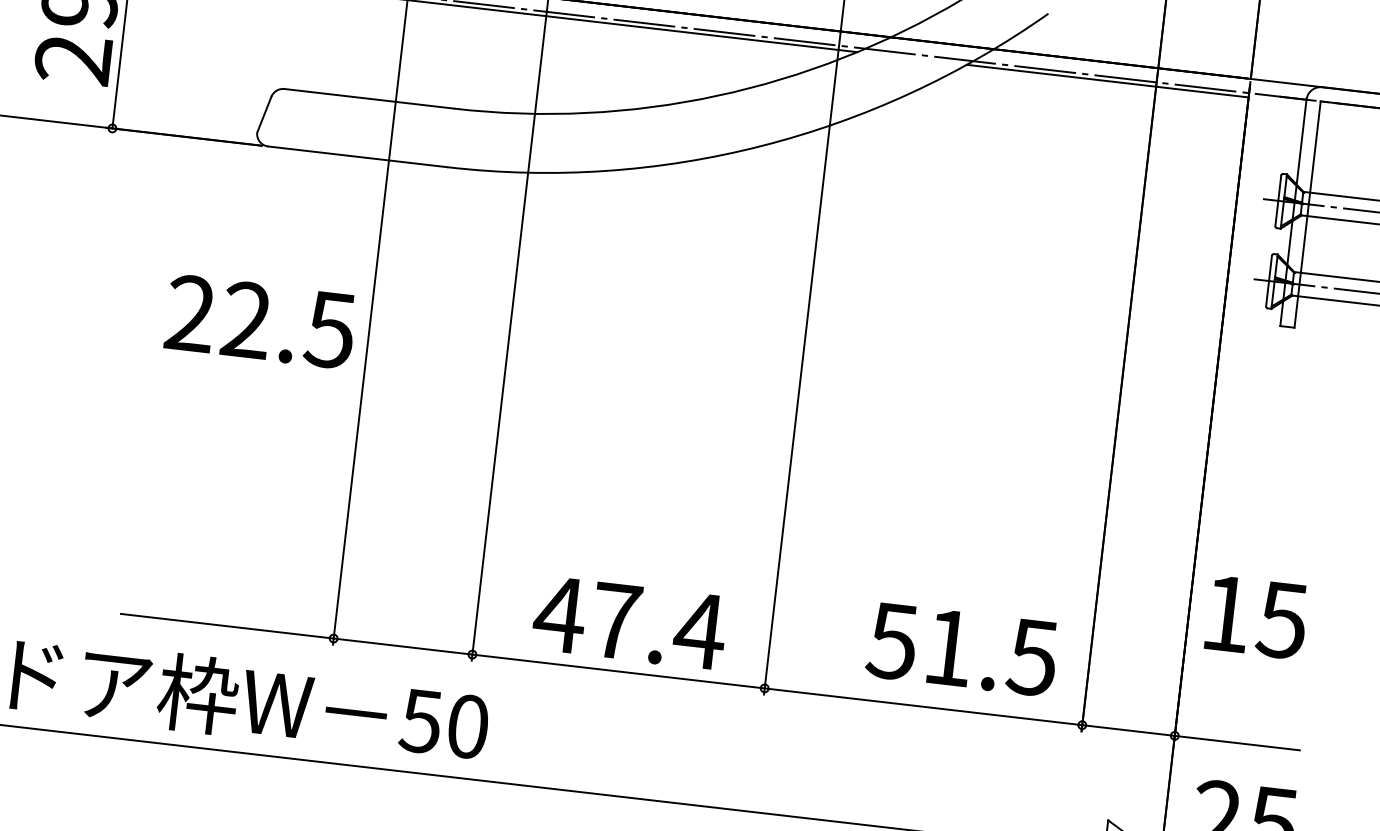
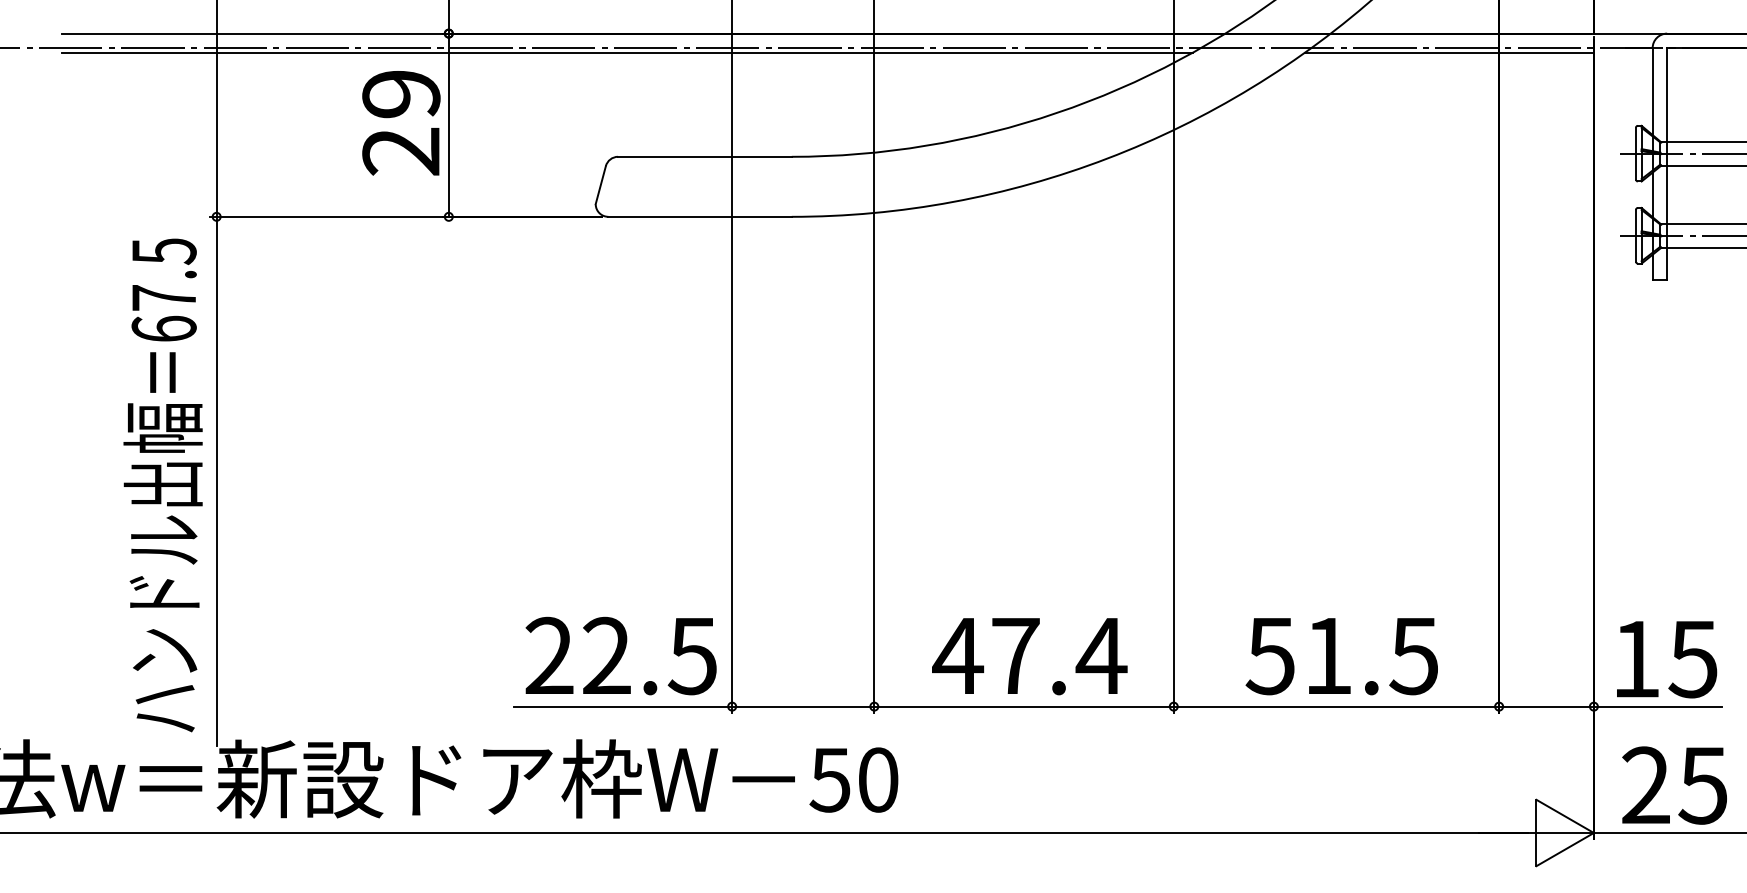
text: (259, 321) -> (620, 655), moved
text: (1257, 617) -> (1667, 659), moved
text: (961, 649) -> (1341, 656), moved

